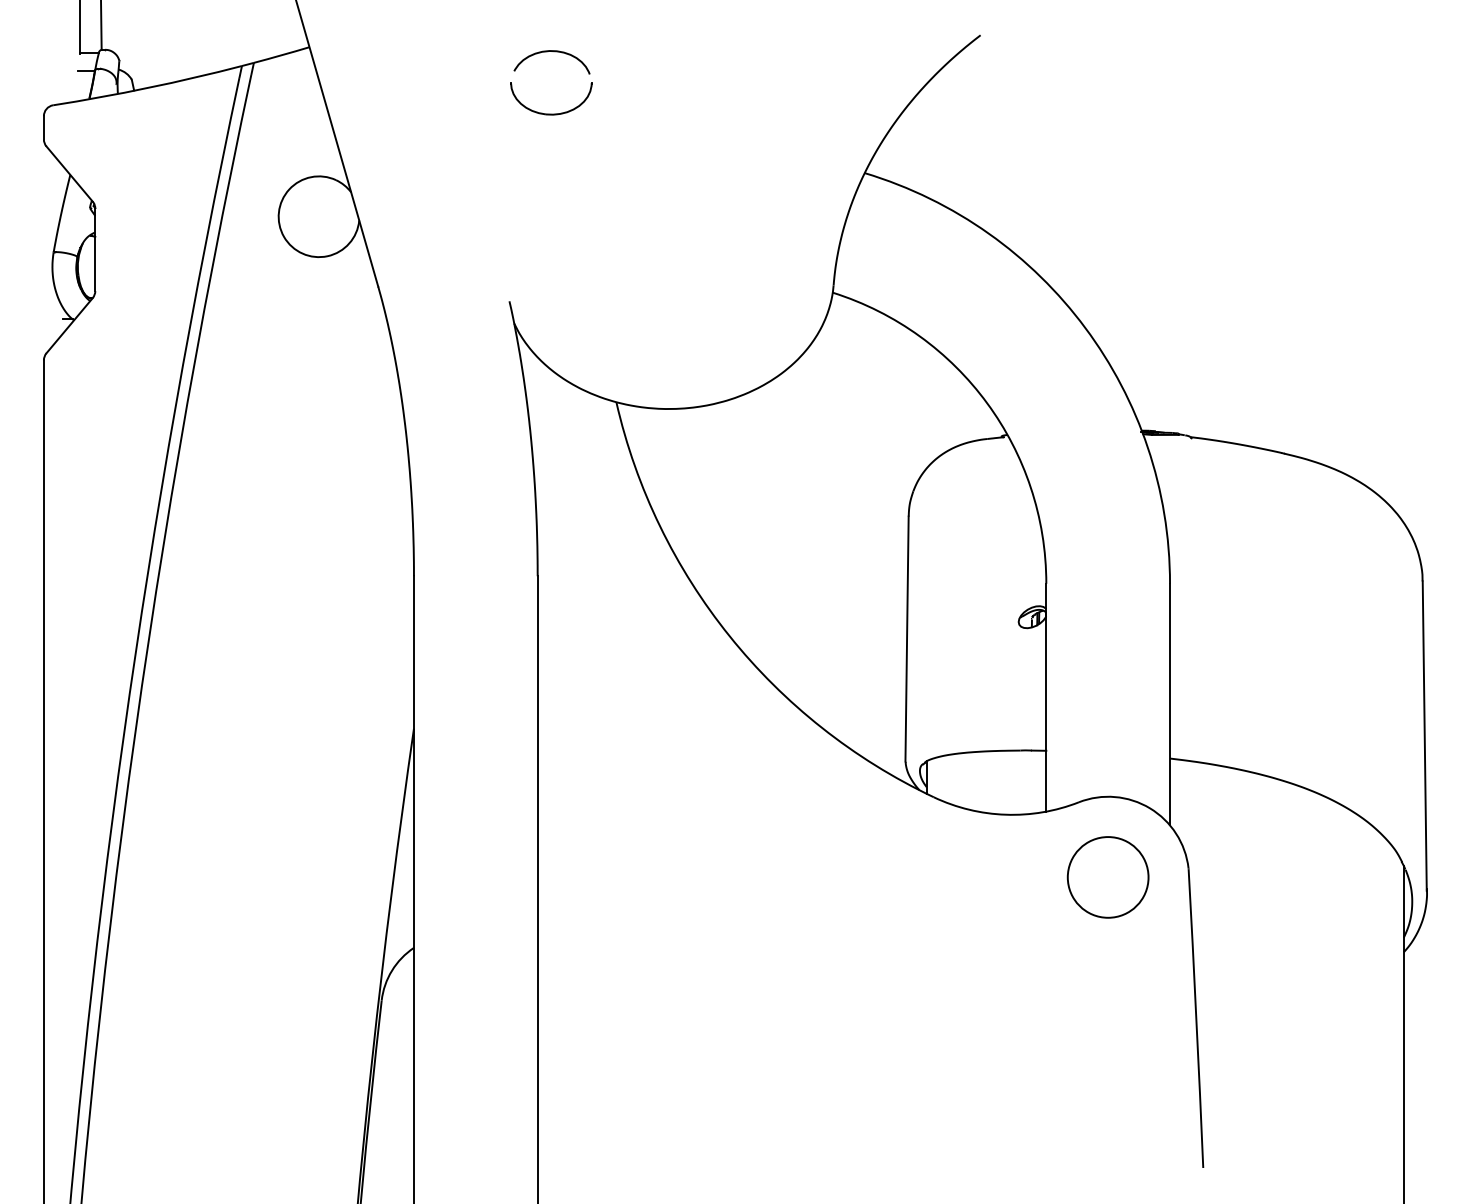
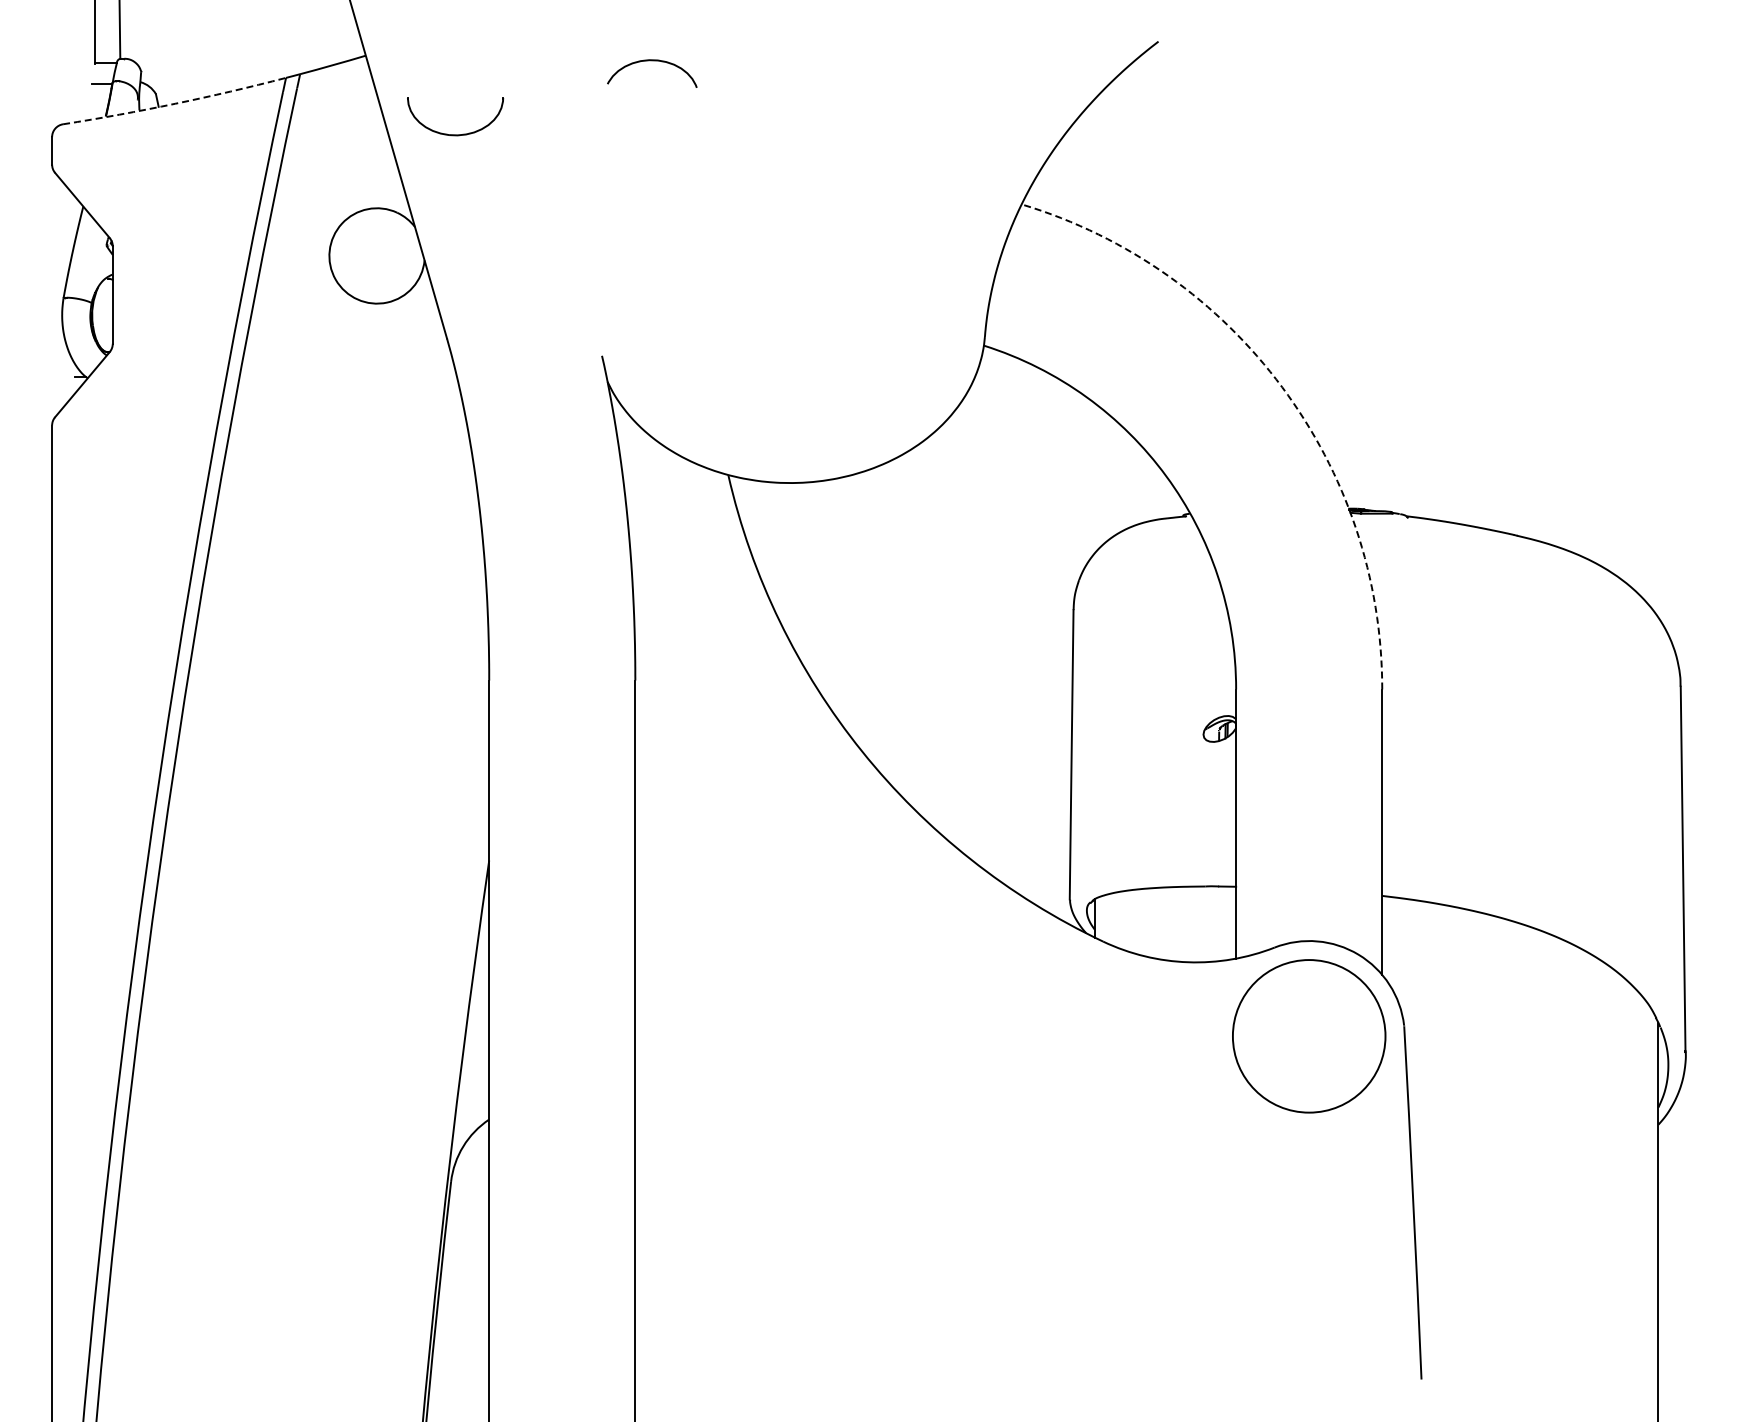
arc: (148, 87) -> (175, 103), solid -> dashed
part: (551, 113) -> (455, 134), moved
arc: (1085, 328) -> (1282, 387), solid -> dashed
circle: (1107, 877) -> (1308, 1036), size x1.6

